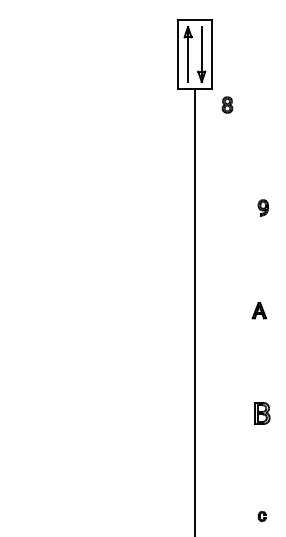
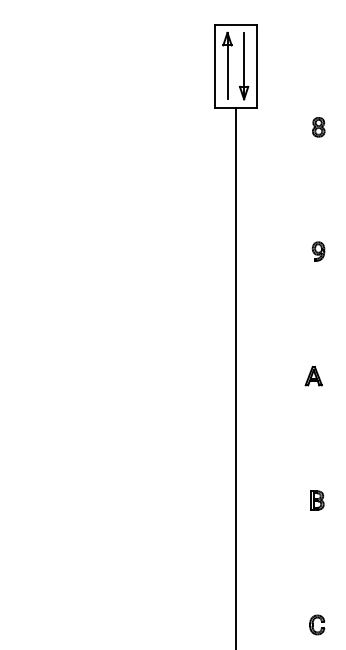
part: (227, 104) -> (318, 126), moved
part: (262, 413) -> (317, 500), size x0.71
part: (261, 516) -> (316, 624), size x1.67

